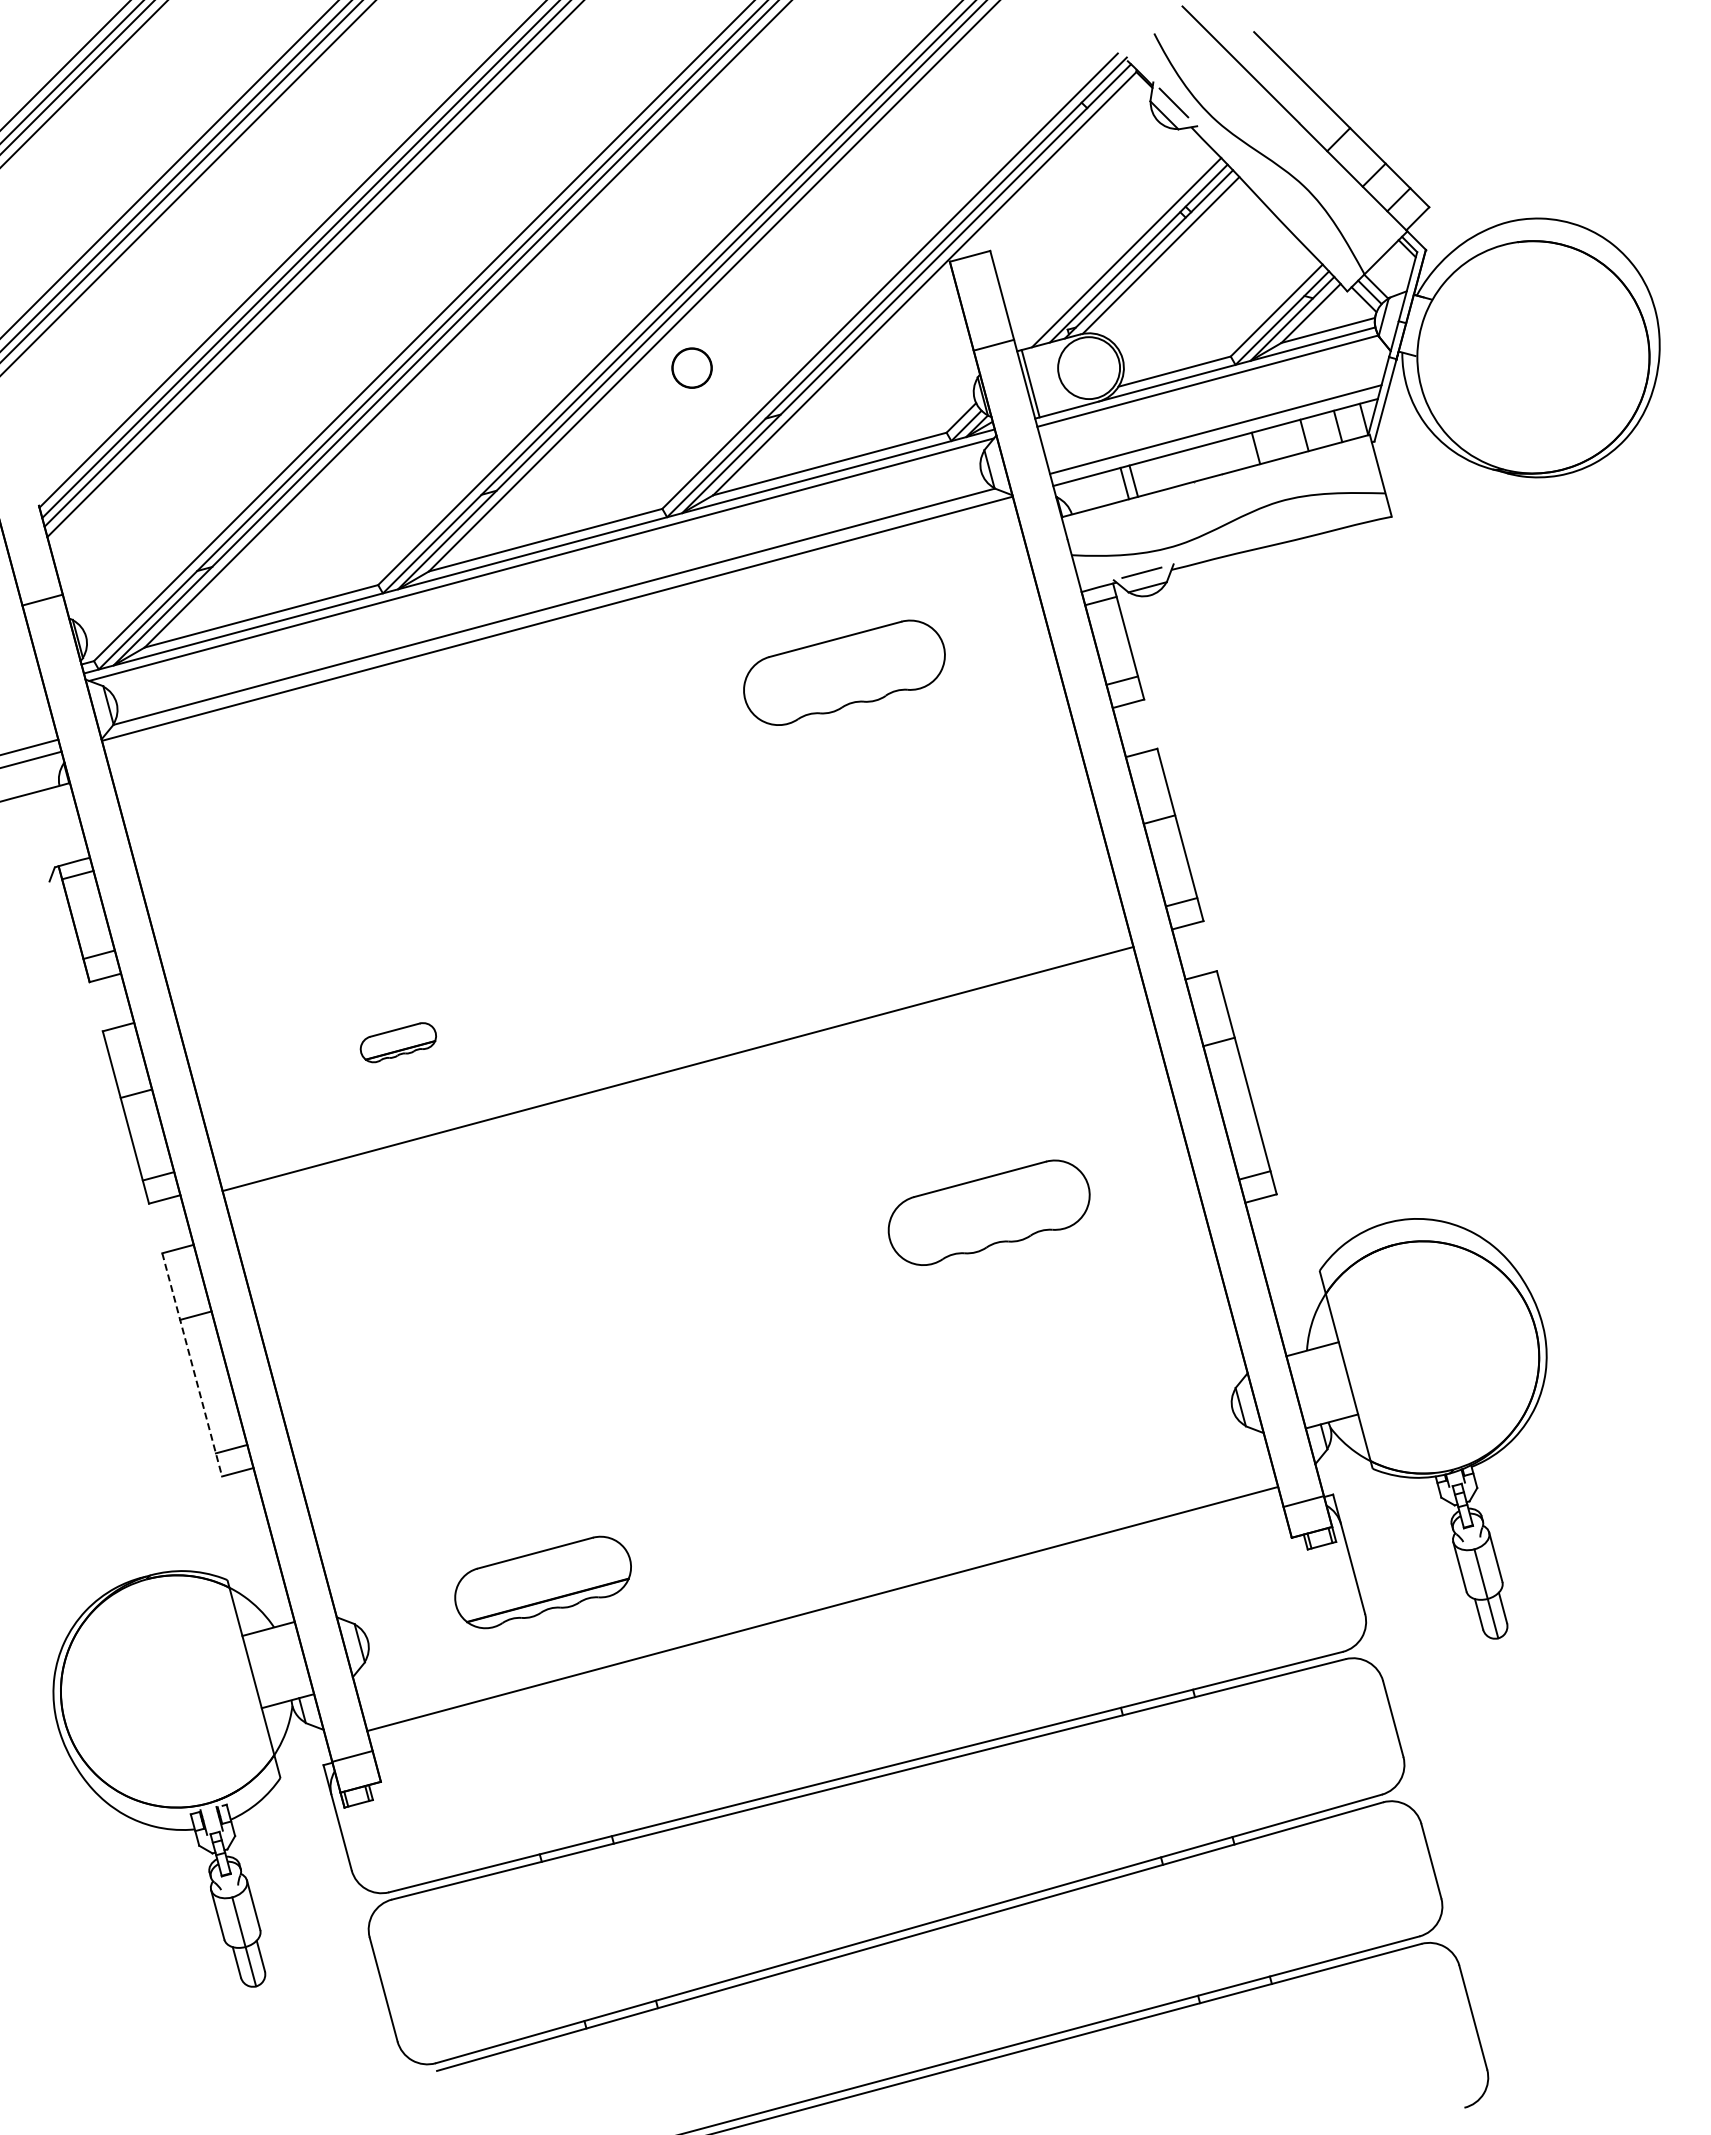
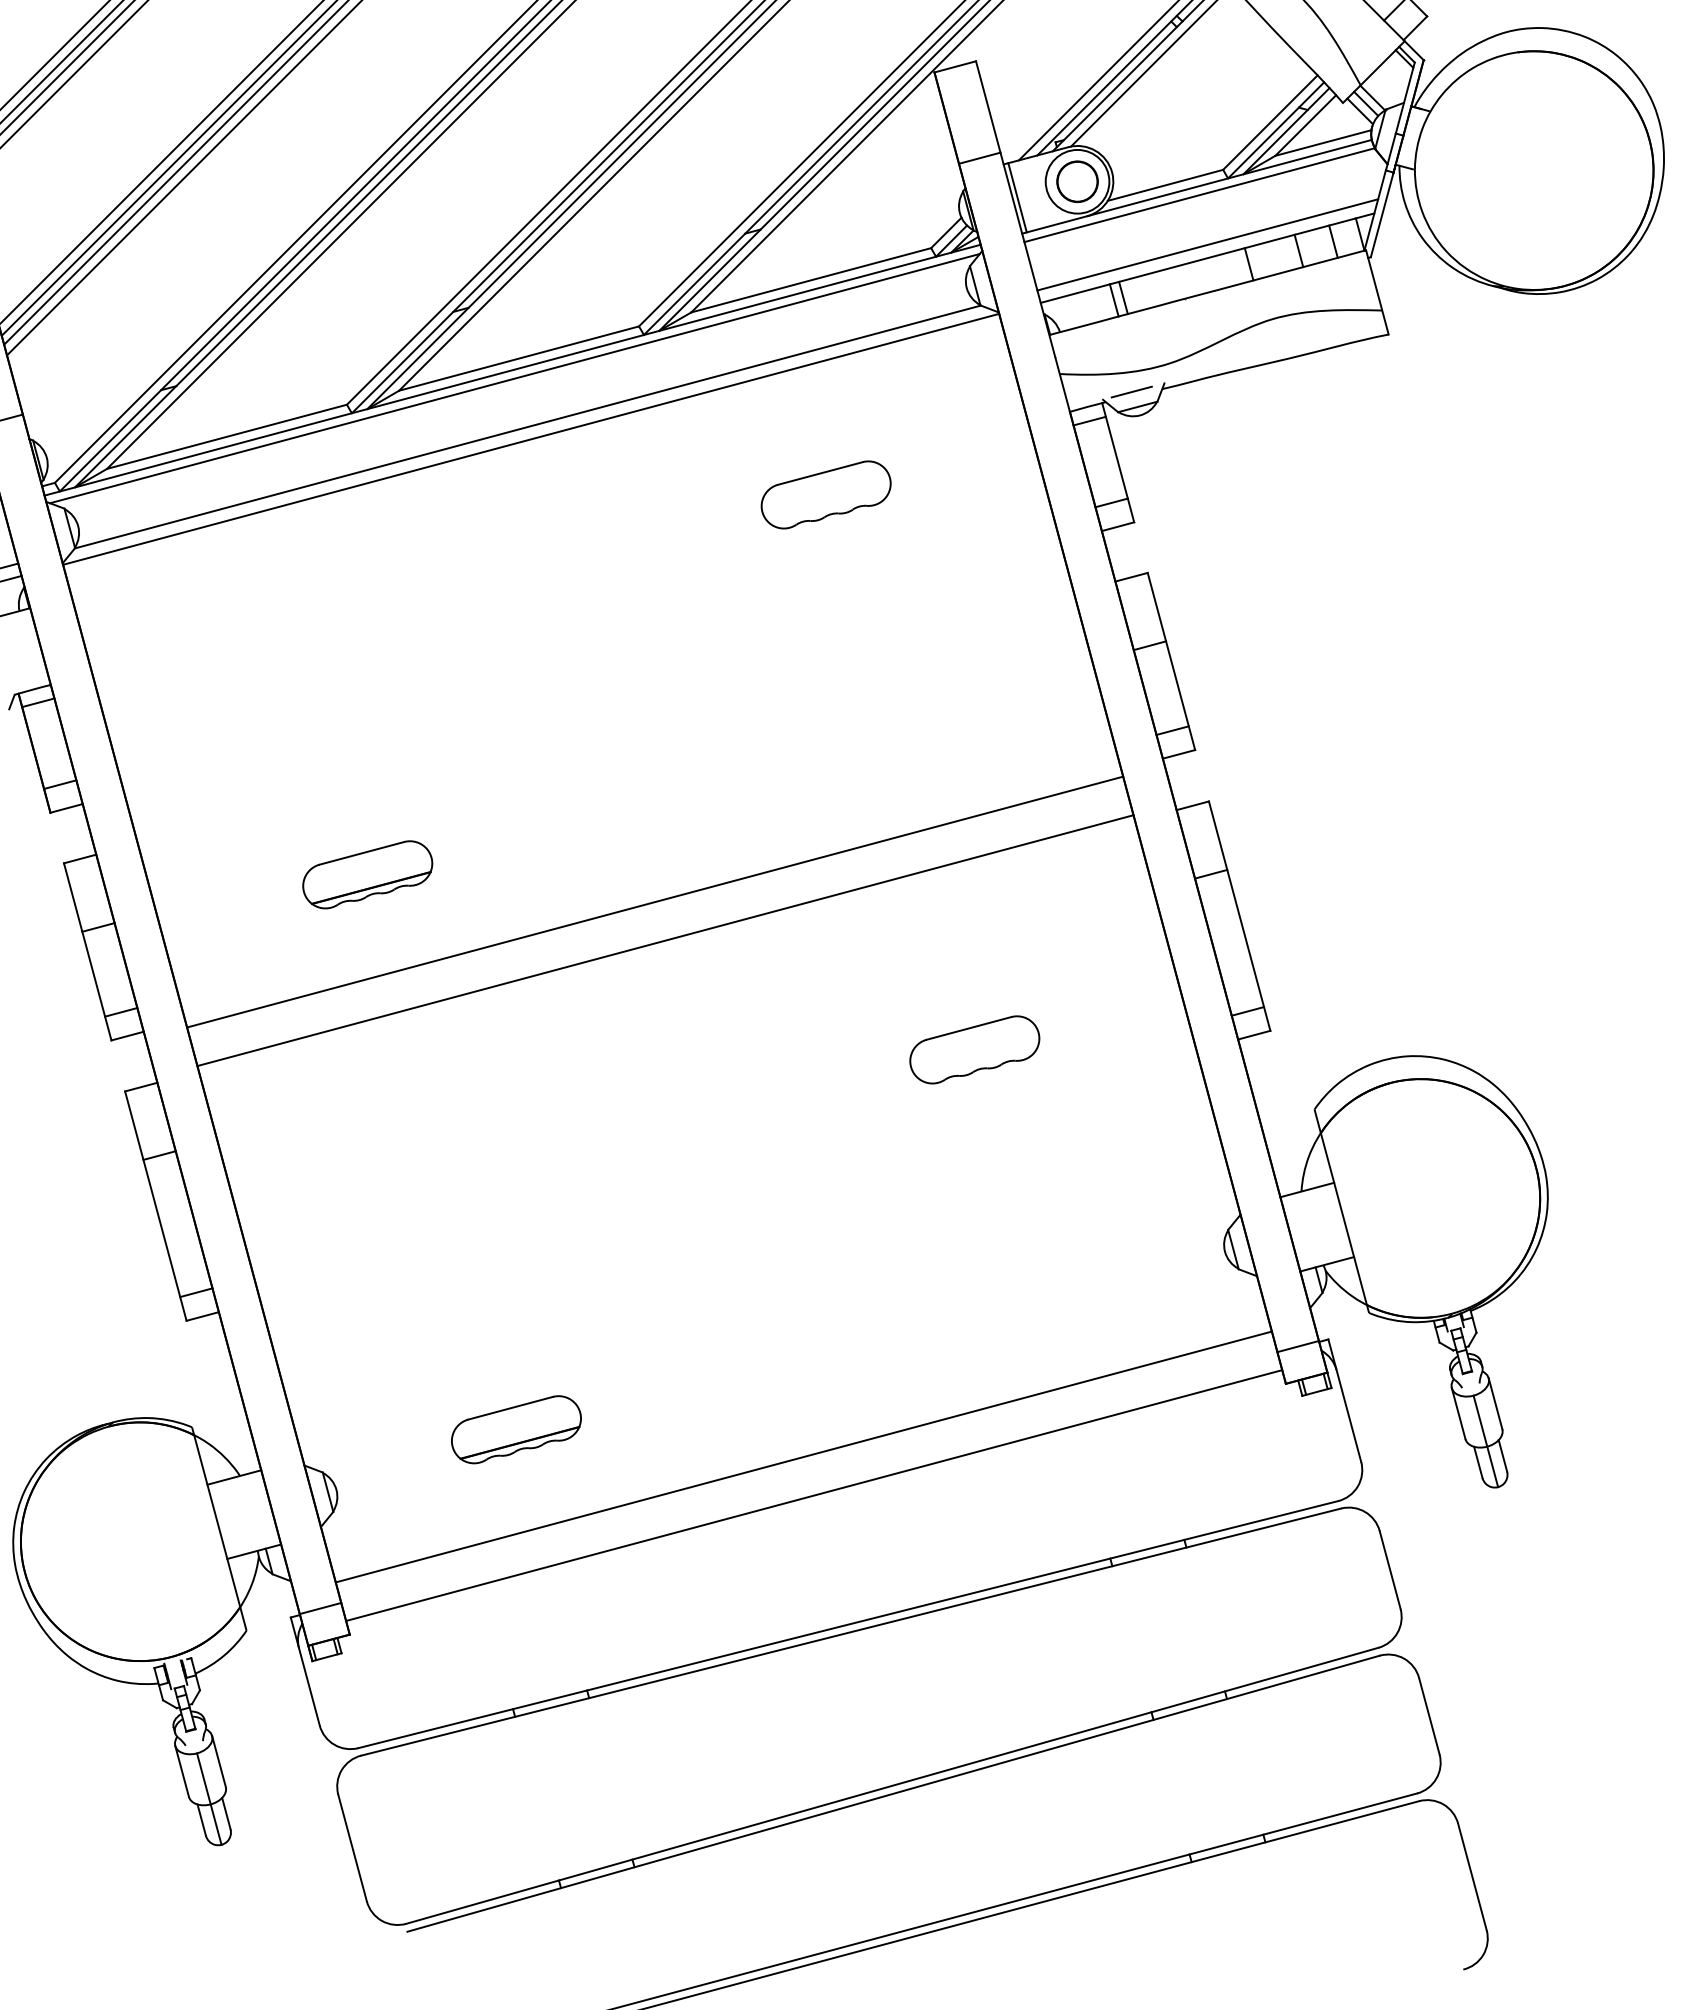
circle: (691, 367) -> (1076, 181), moved
part: (844, 672) -> (826, 494), size x0.62
part: (398, 1042) -> (367, 874), size x1.67
line: (687, 1106) -> (664, 940), added
part: (988, 1212) -> (974, 1049), size x0.62
line: (192, 1364) -> (156, 1205), dashed -> solid
part: (542, 1582) -> (515, 1429), size x0.71
line: (832, 1646) -> (813, 1495), added

